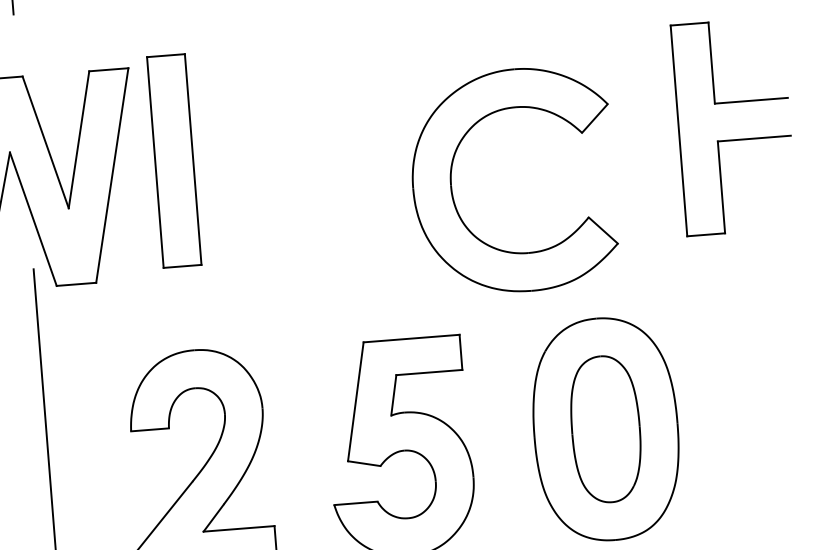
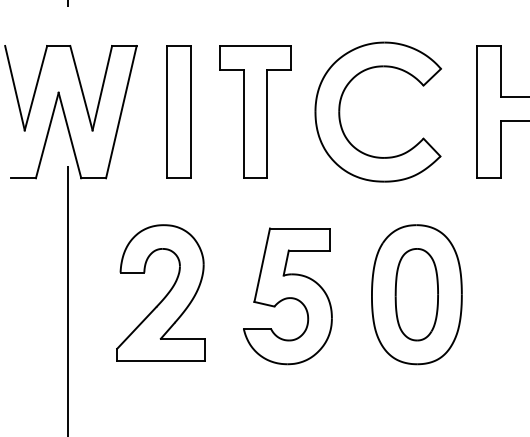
part: (325, 157) -> (255, 111), added
part: (173, 160) -> (178, 111), moved
part: (452, 184) -> (340, 111), moved

